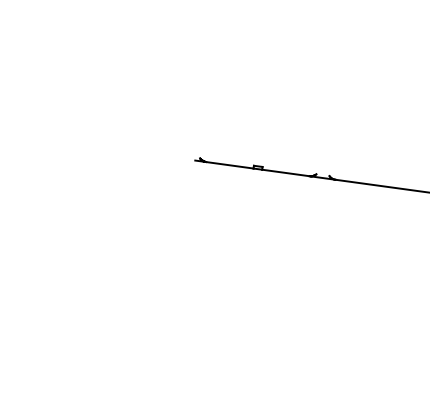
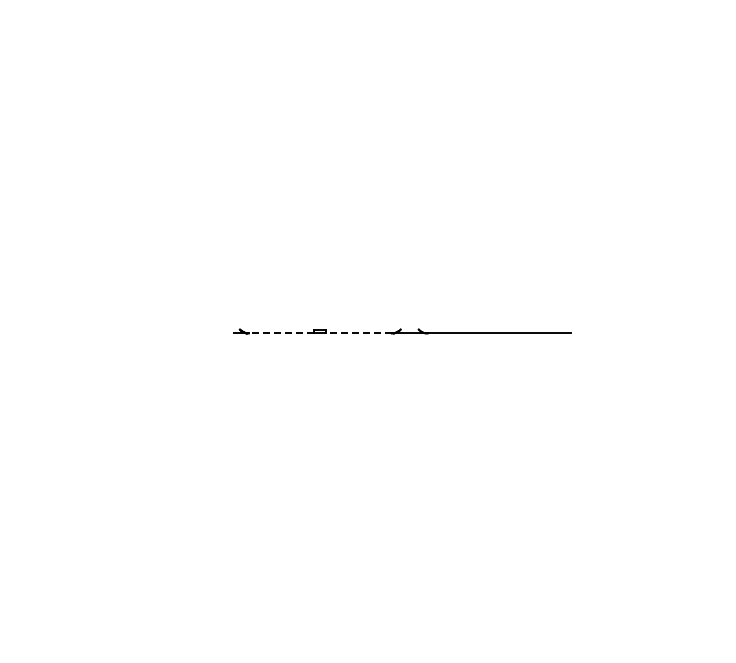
line: (229, 165) -> (281, 333), solid -> dashed
line: (286, 173) -> (359, 333), solid -> dashed

